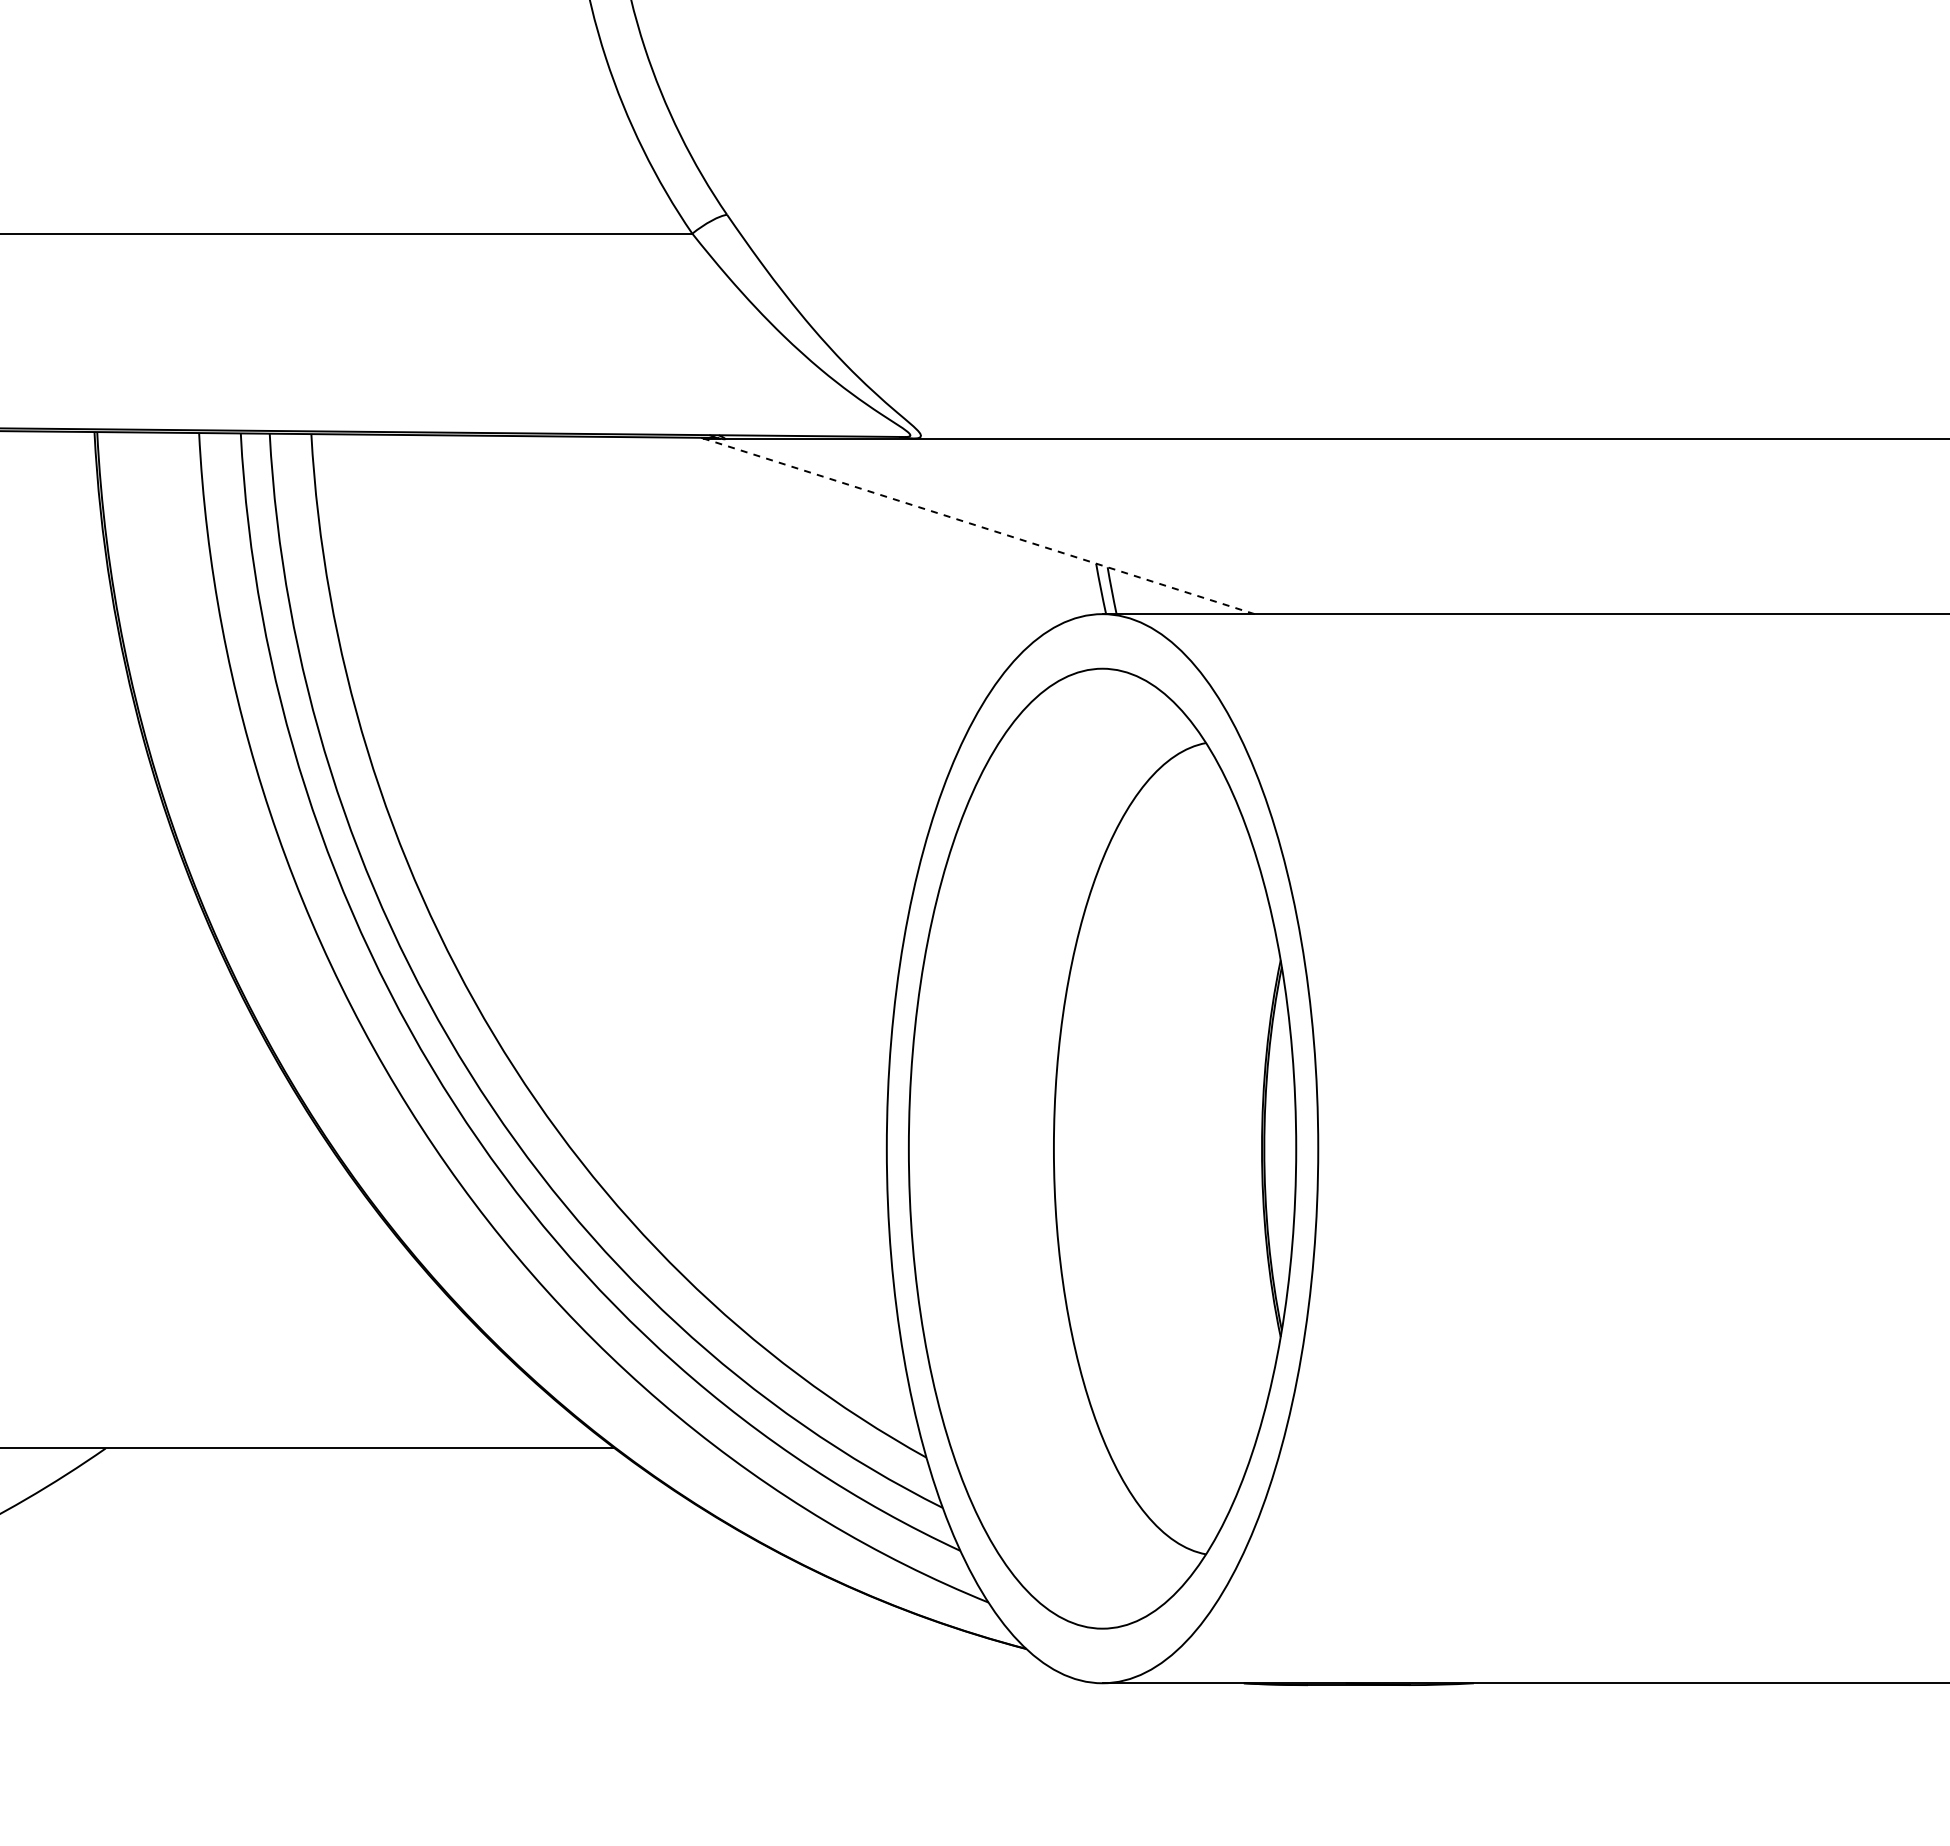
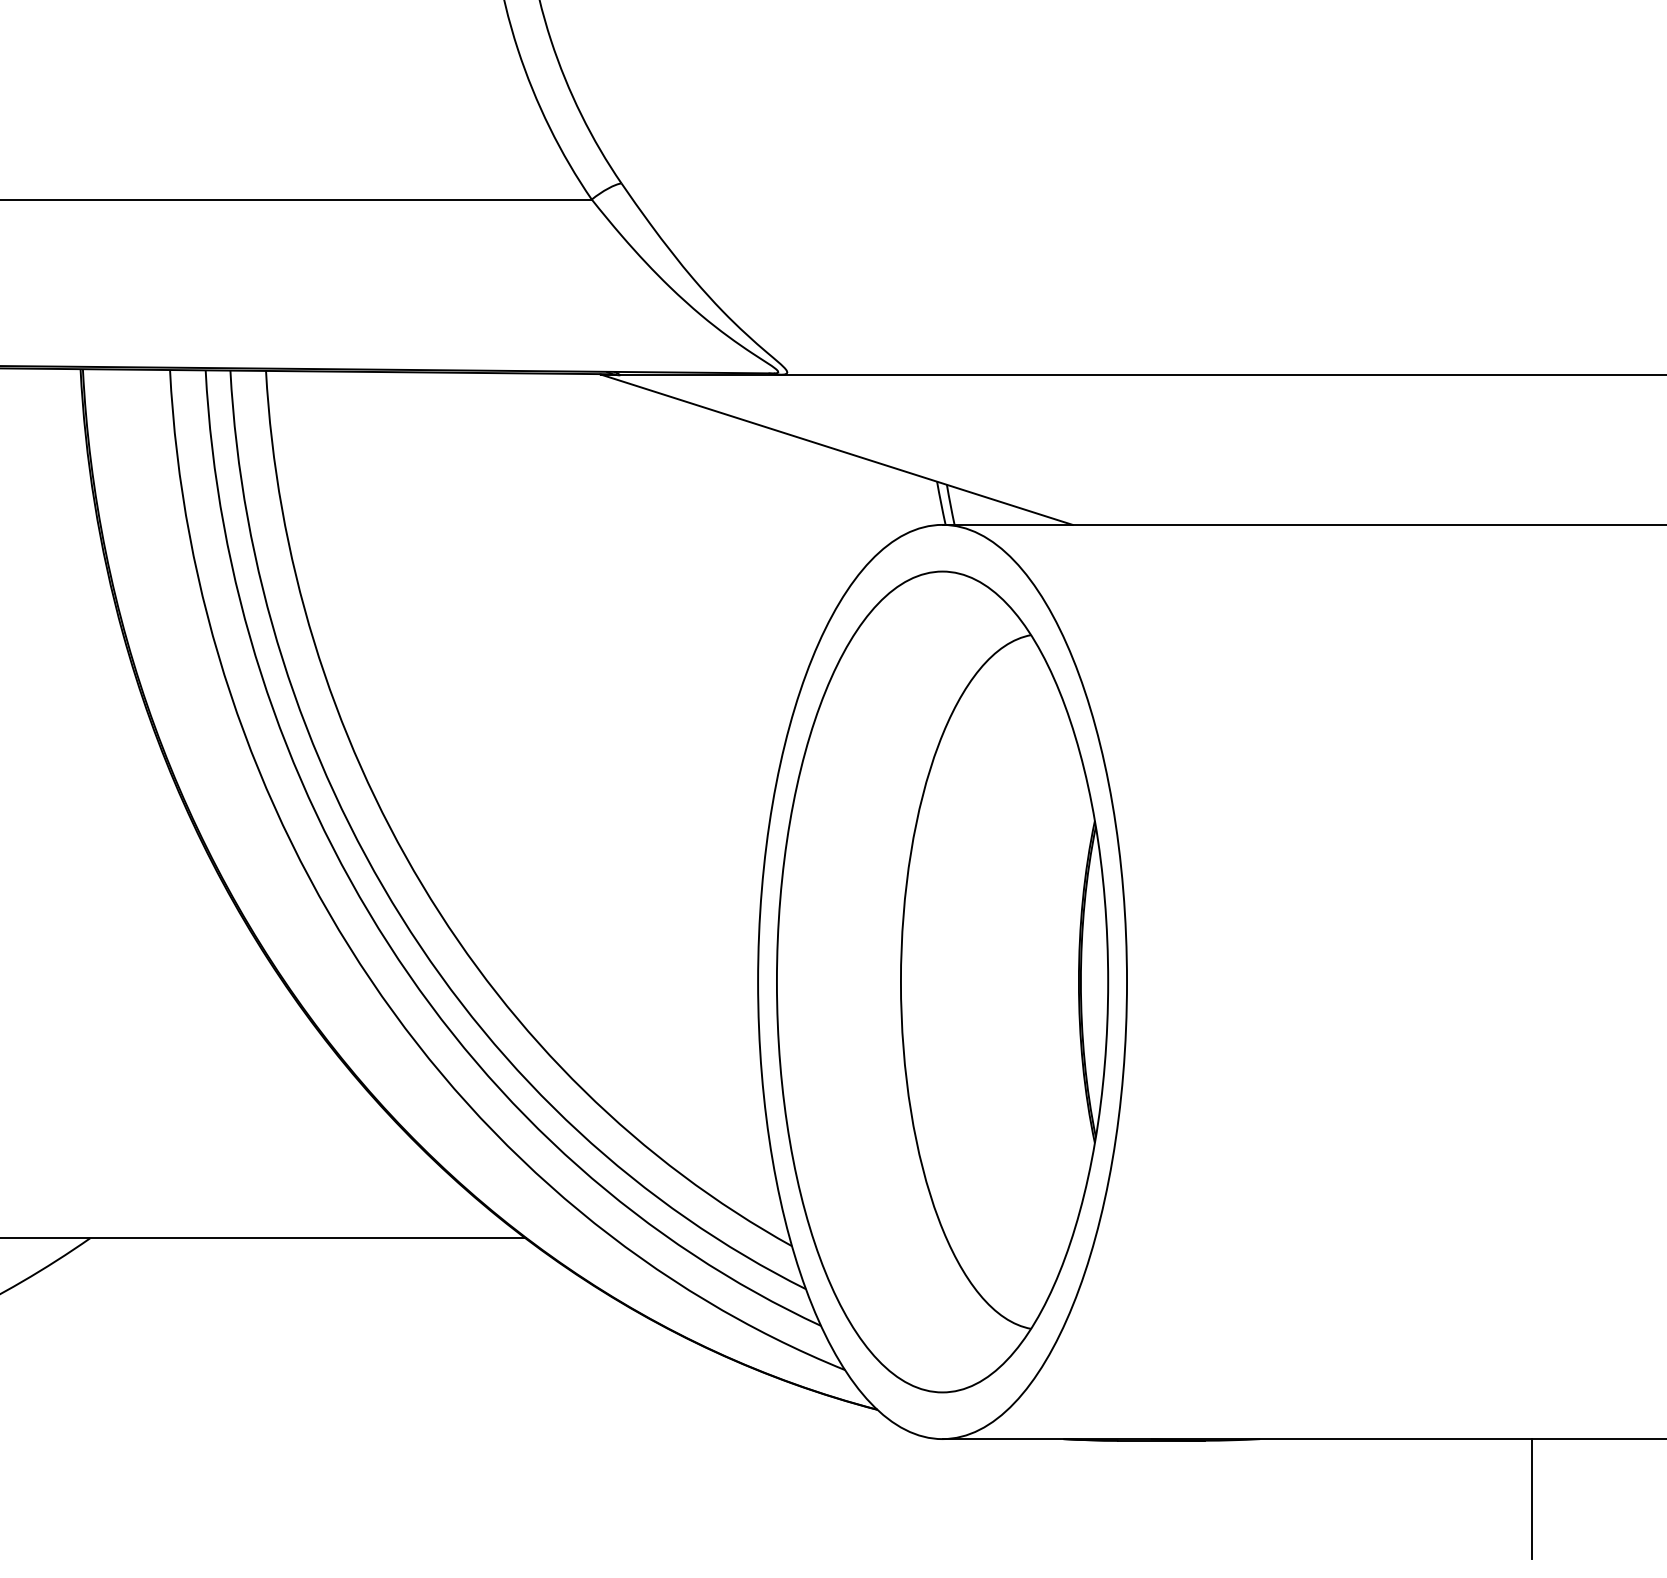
line: (978, 526) -> (836, 449), dashed -> solid
line: (1792, 1753) -> (1532, 1499), added

